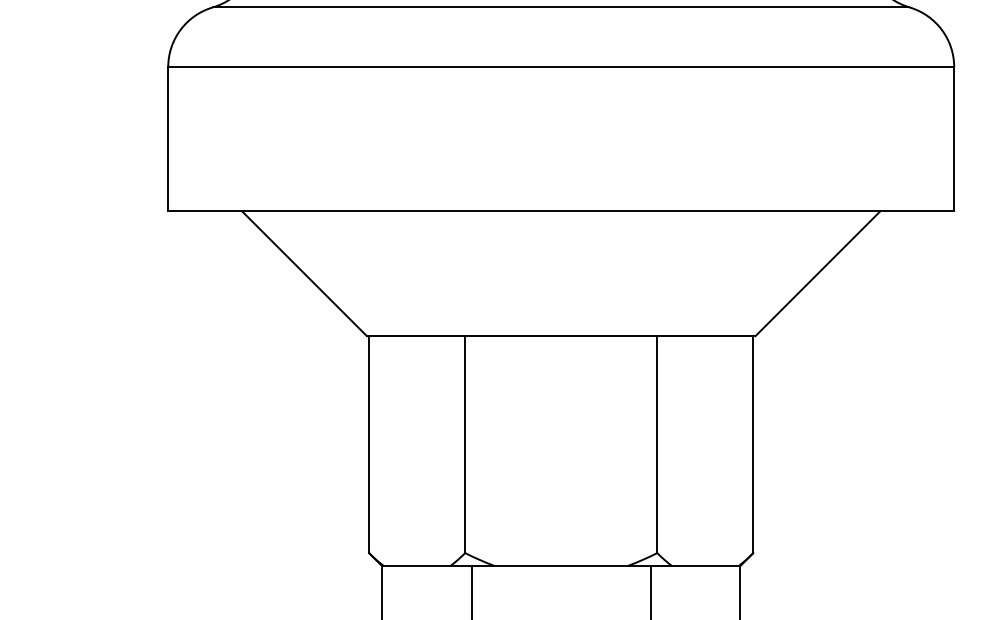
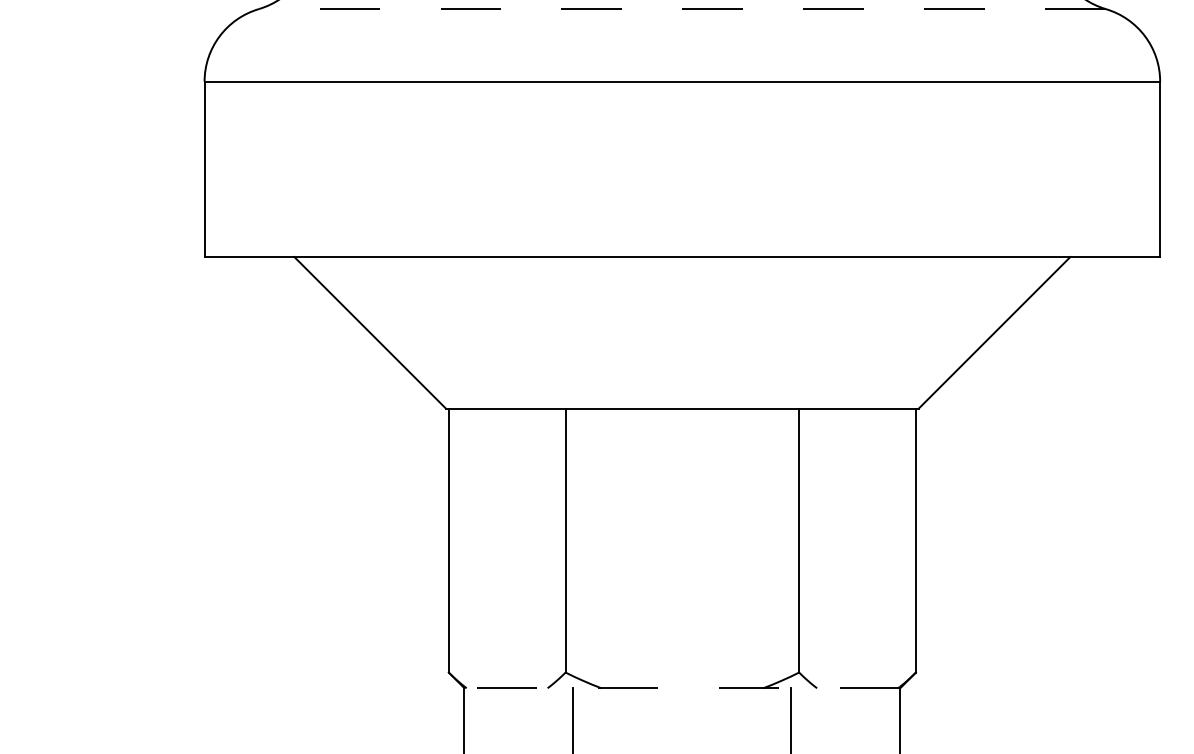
line: (560, 7) -> (681, 9), solid -> dashed
line: (561, 566) -> (682, 688), solid -> dashed

